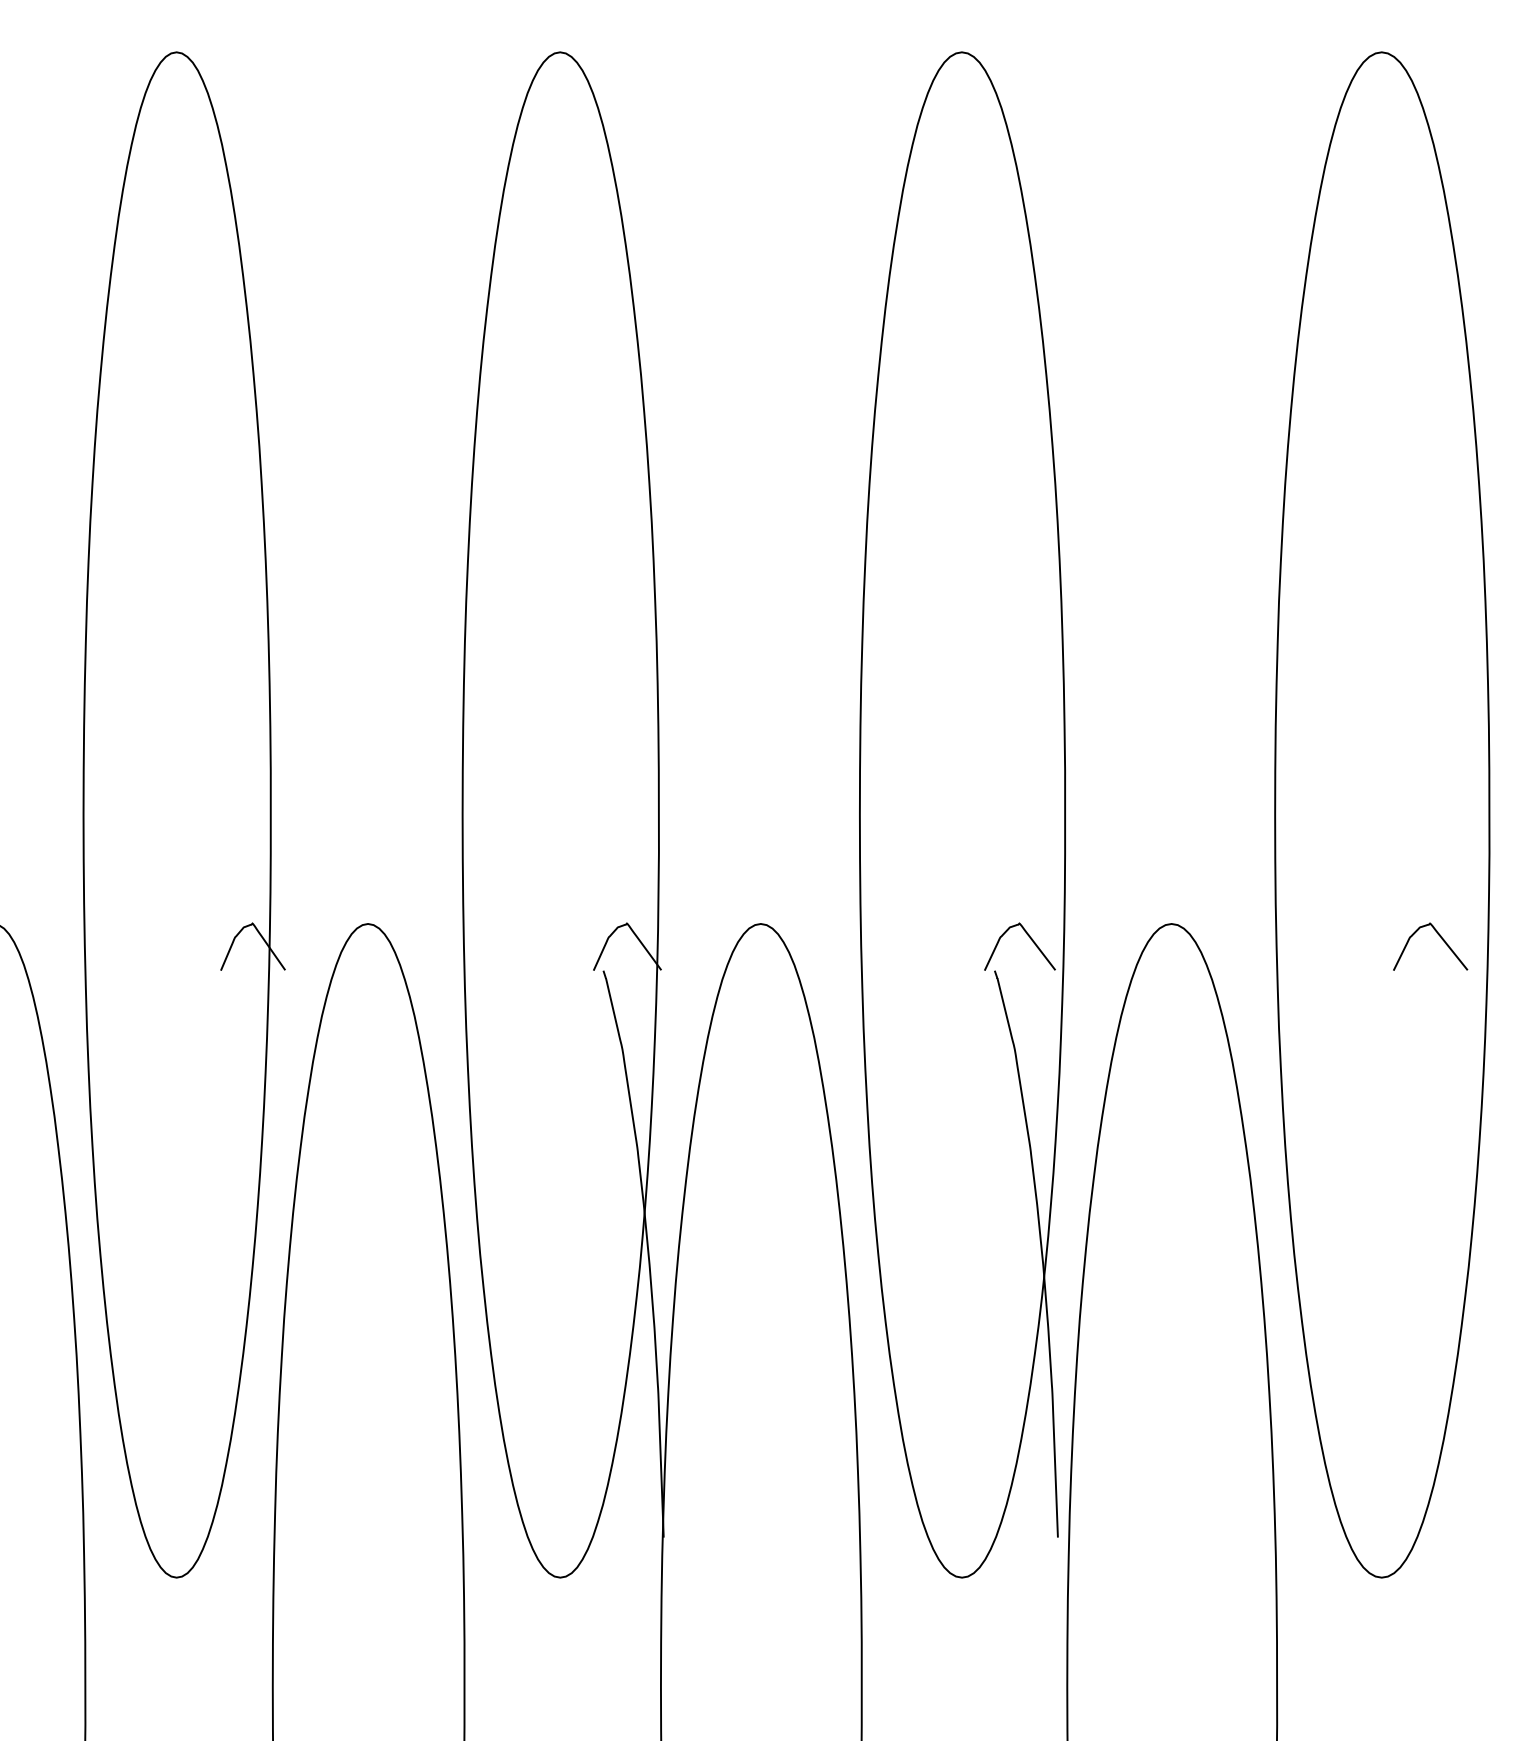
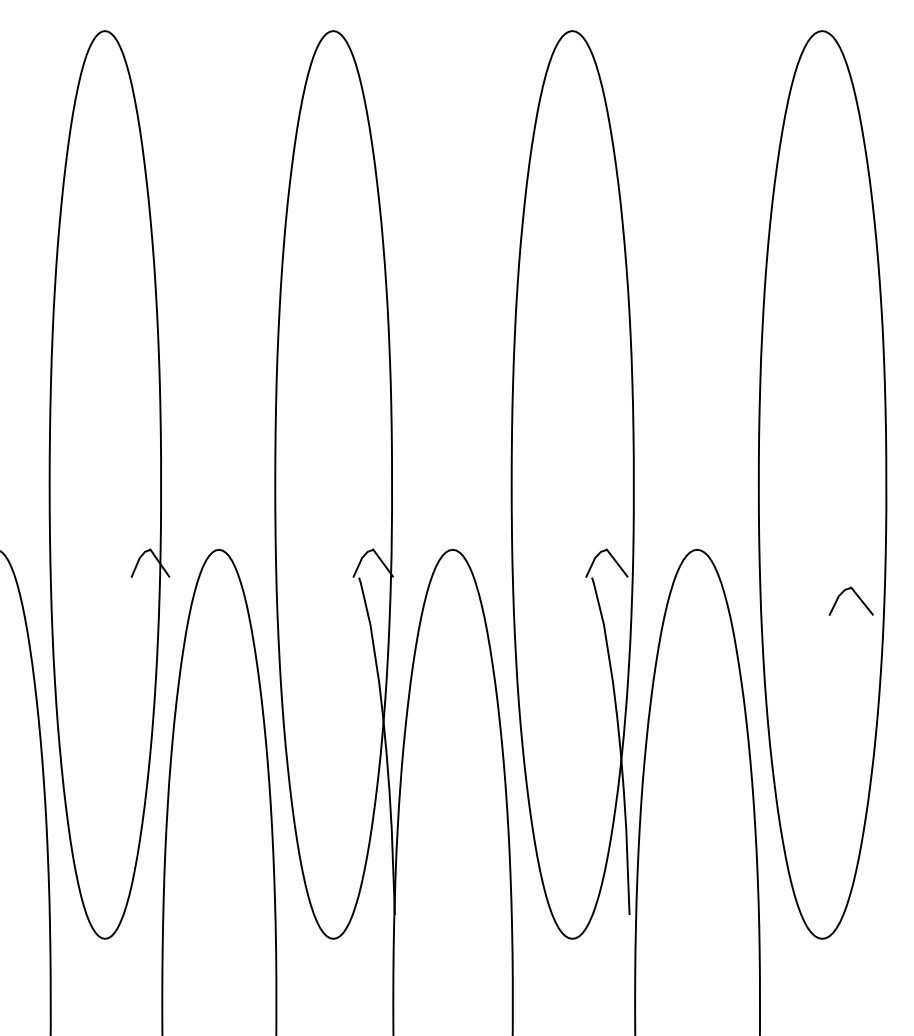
curve: (1440, 940) -> (857, 597), moved

